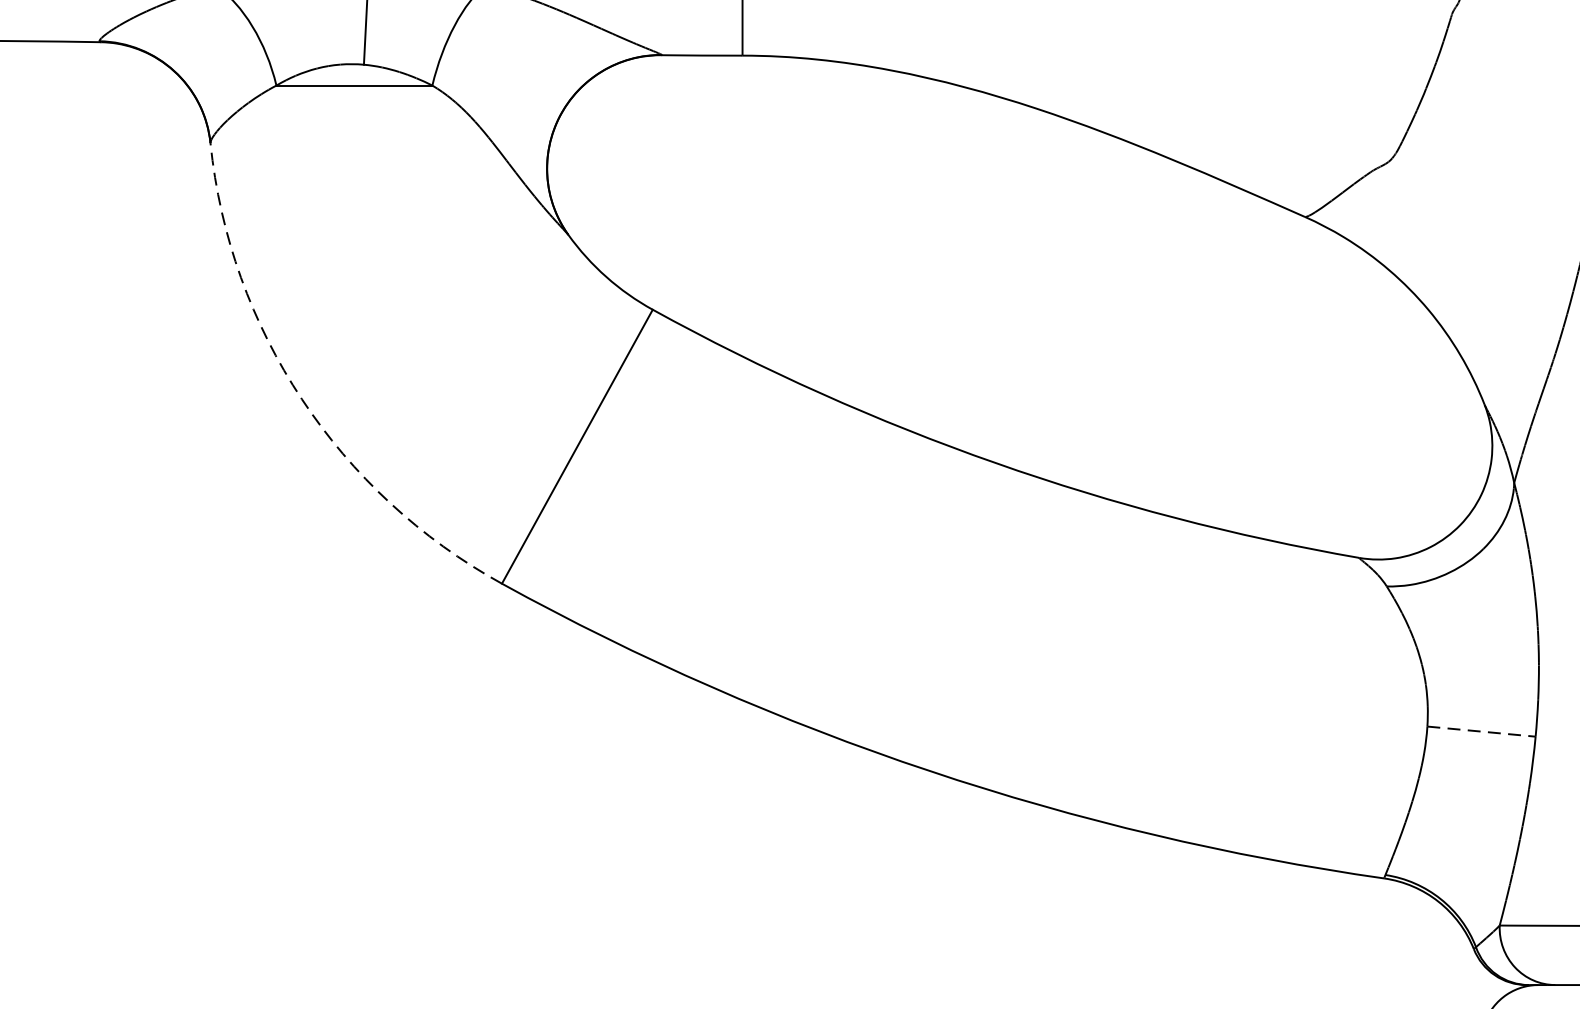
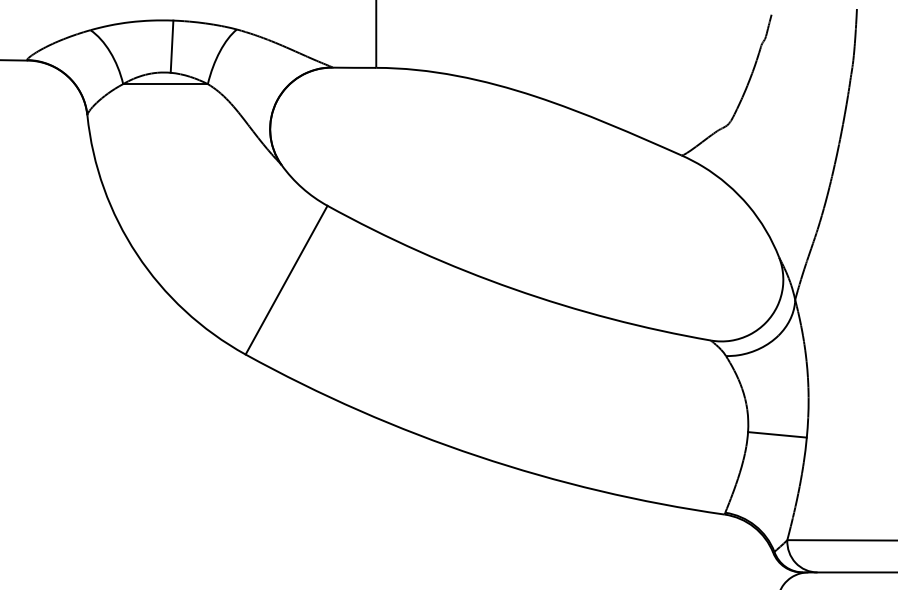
arc: (302, 399) -> (137, 254), dashed -> solid
line: (1481, 730) -> (777, 434), dashed -> solid

